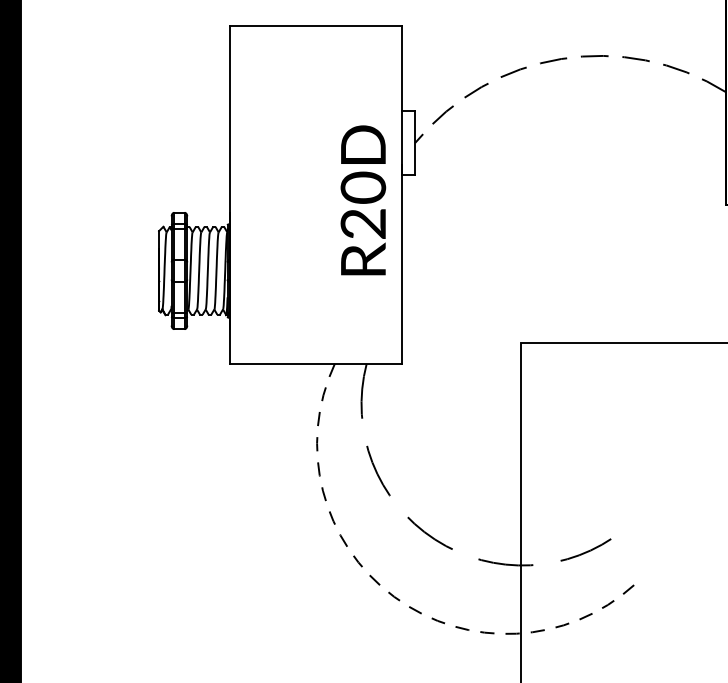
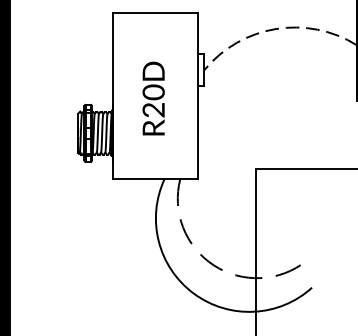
text: (362, 200) -> (153, 98), moved
arc: (393, 596) -> (193, 293), dashed -> solid

